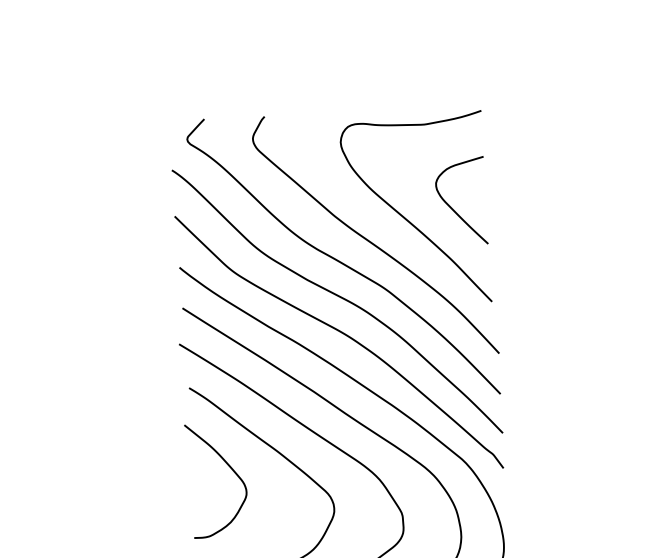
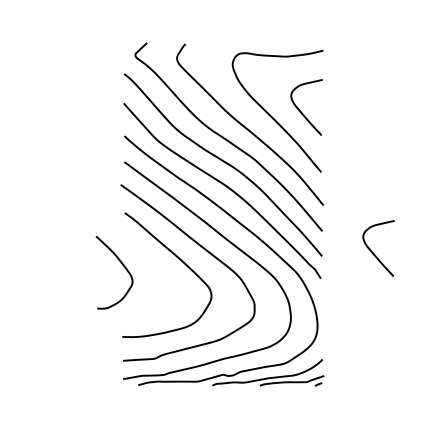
curve: (582, 421) -> (373, 252), added
curve: (227, 466) -> (121, 264), moved

